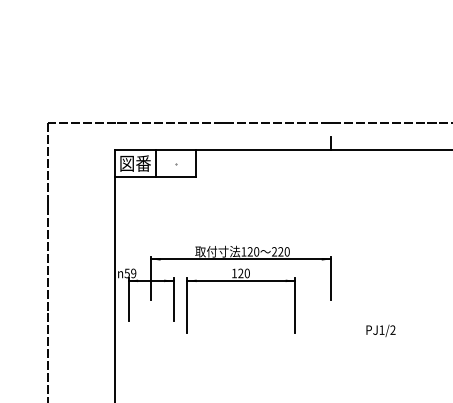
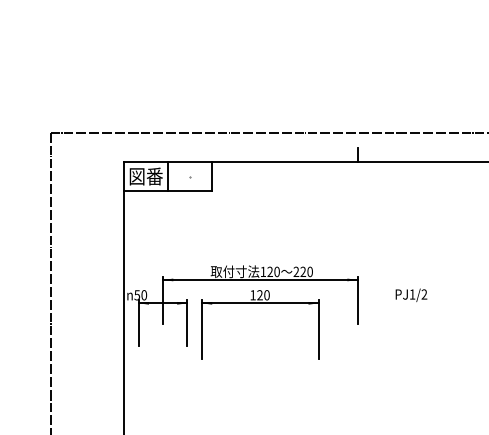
text: (133, 273) -> (143, 295), 59 -> 50
text: (381, 330) -> (411, 294), moved

